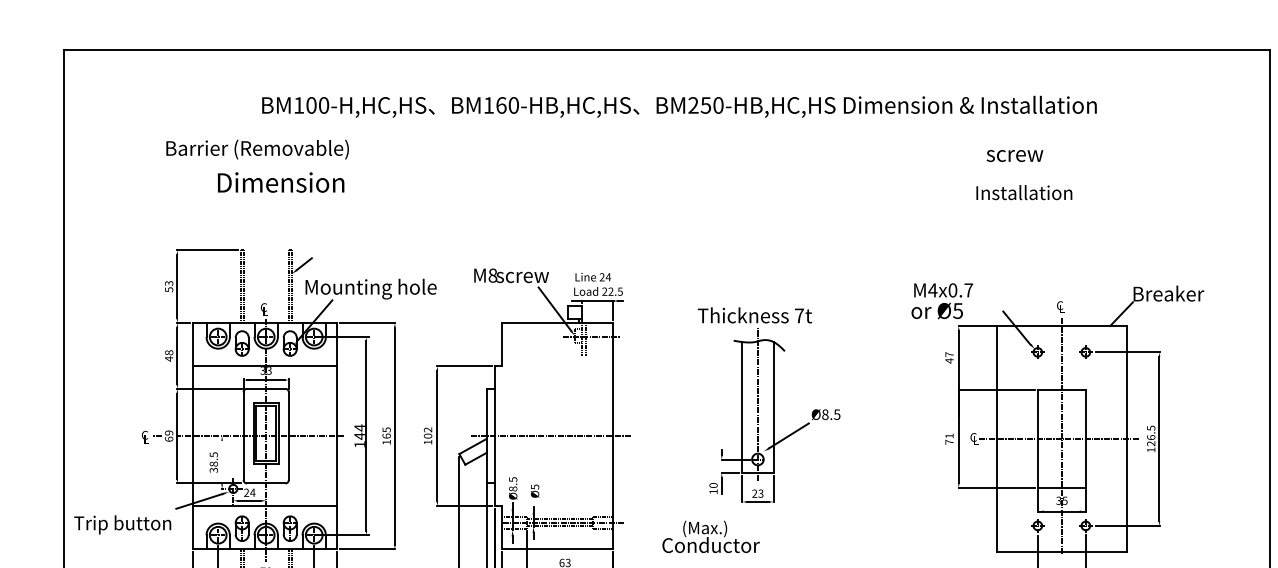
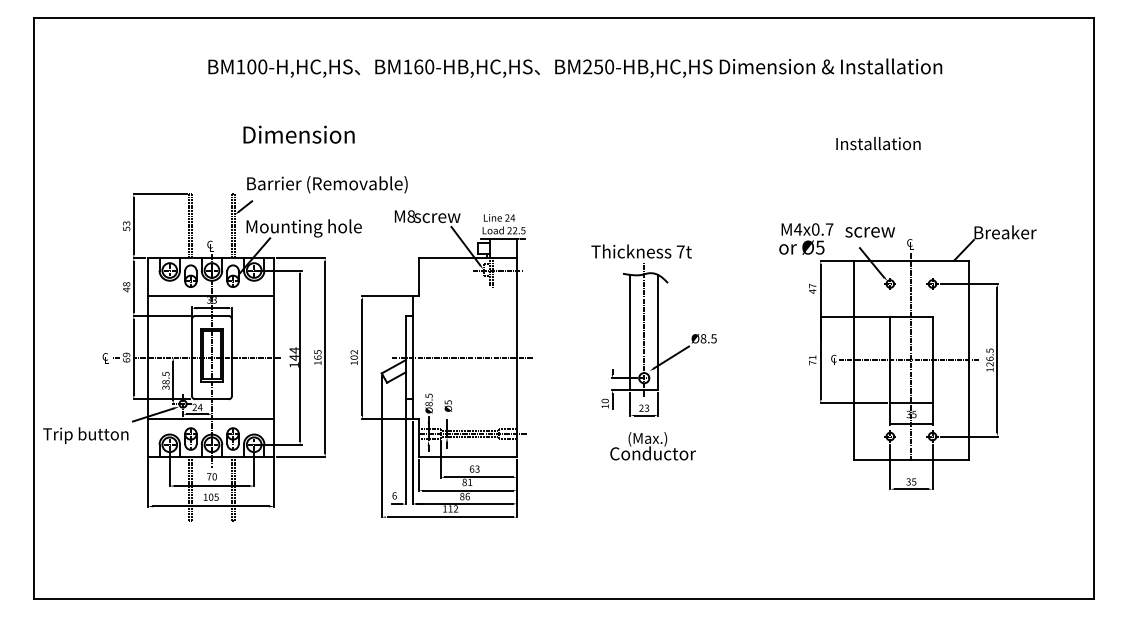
text: (257, 149) -> (327, 184), moved
text: (1014, 156) -> (869, 232), moved
text: (280, 182) -> (298, 134), moved
line: (222, 462) -> (173, 380), added
text: (710, 537) -> (652, 446), moved

